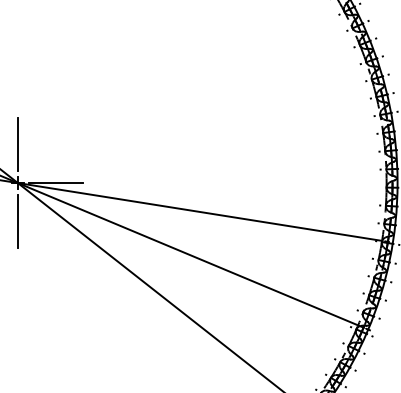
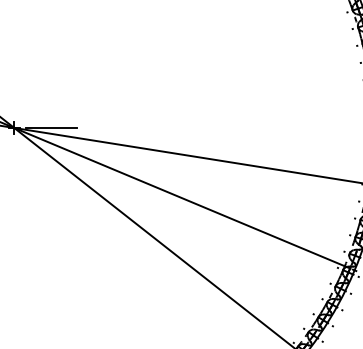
line: (17, 144) -> (13, 90), removed
line: (17, 221) -> (13, 165), removed

